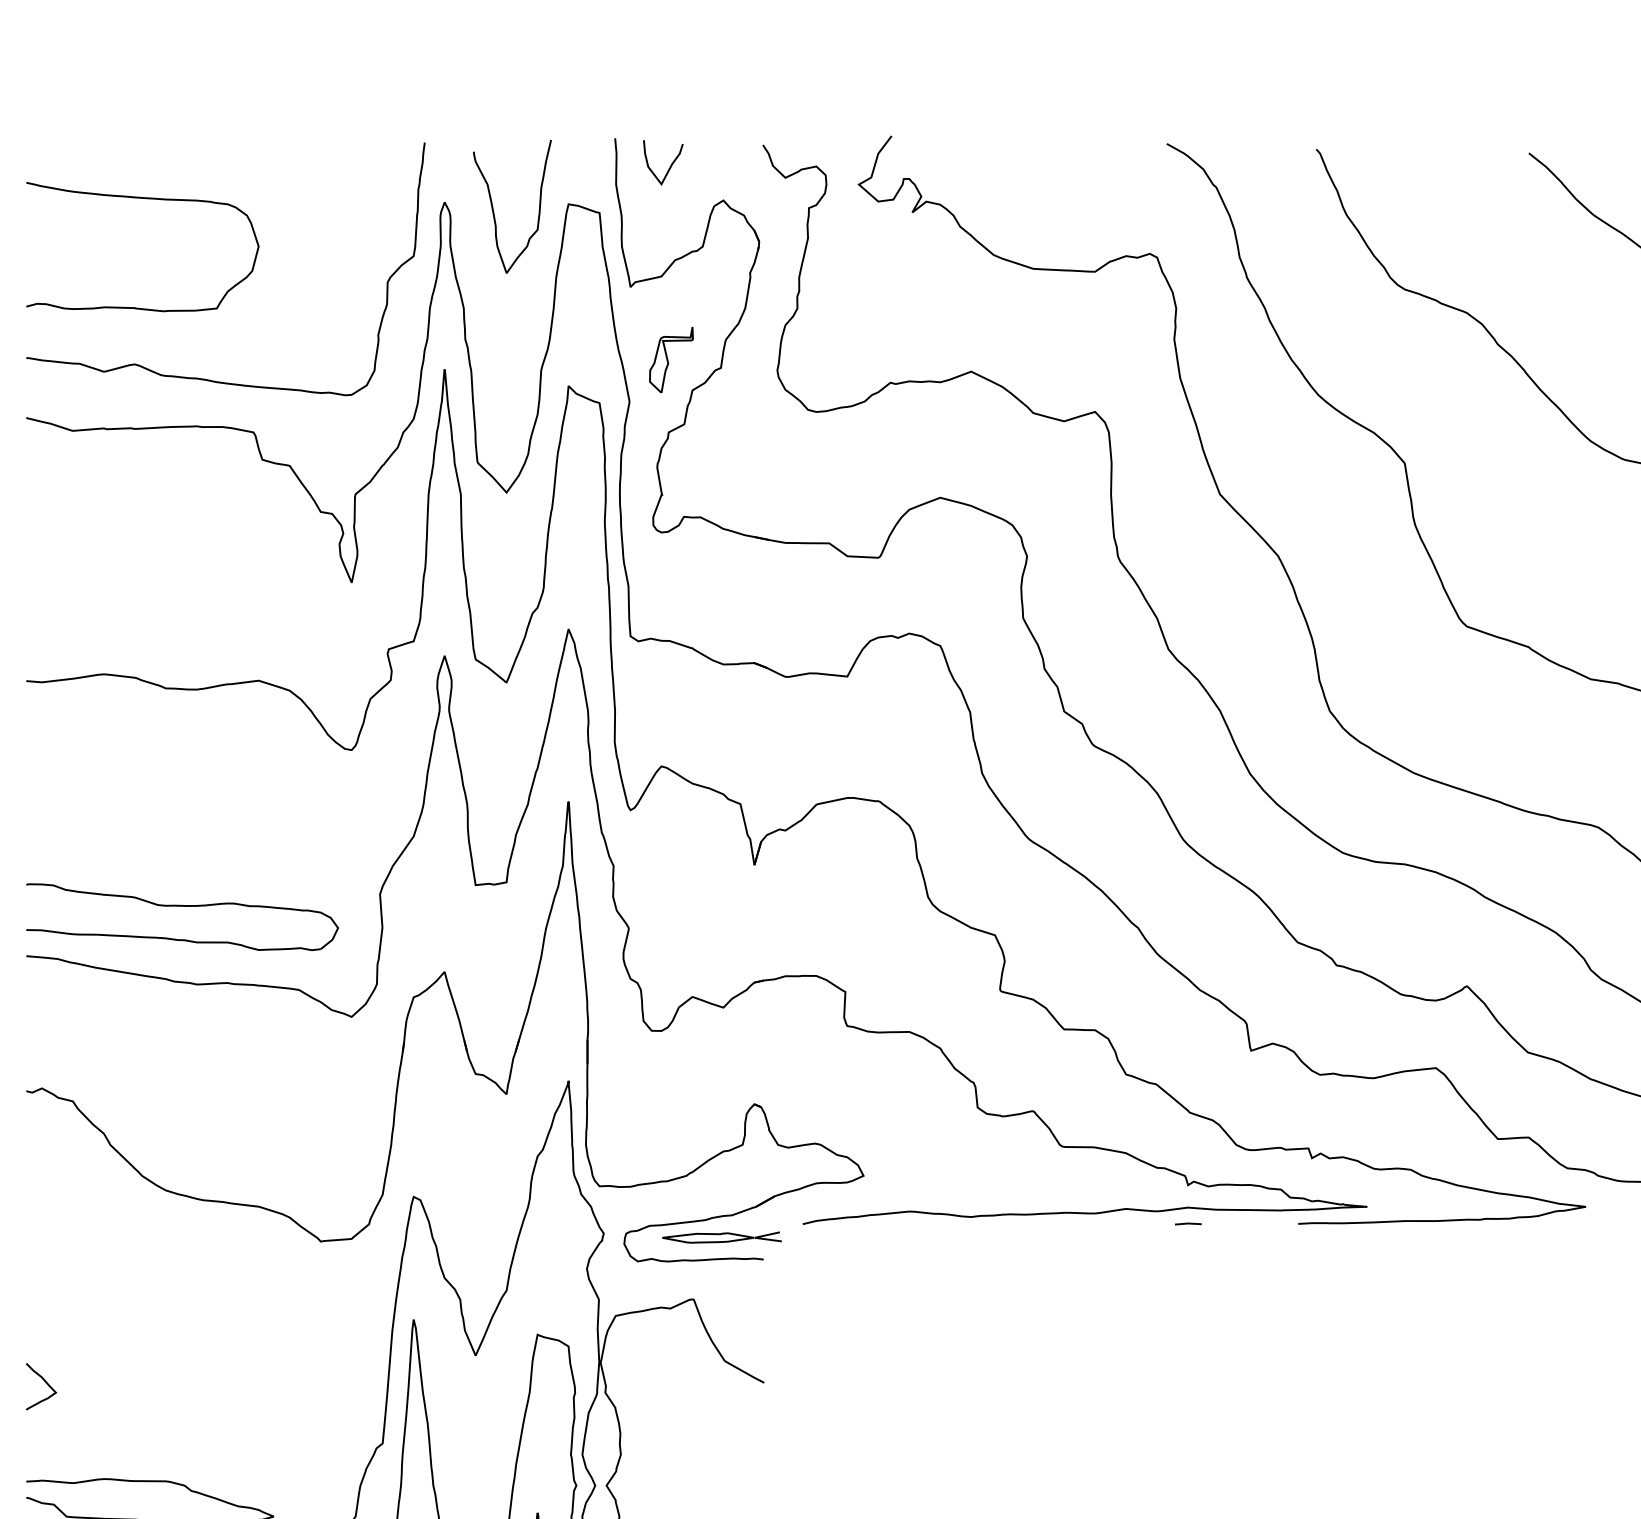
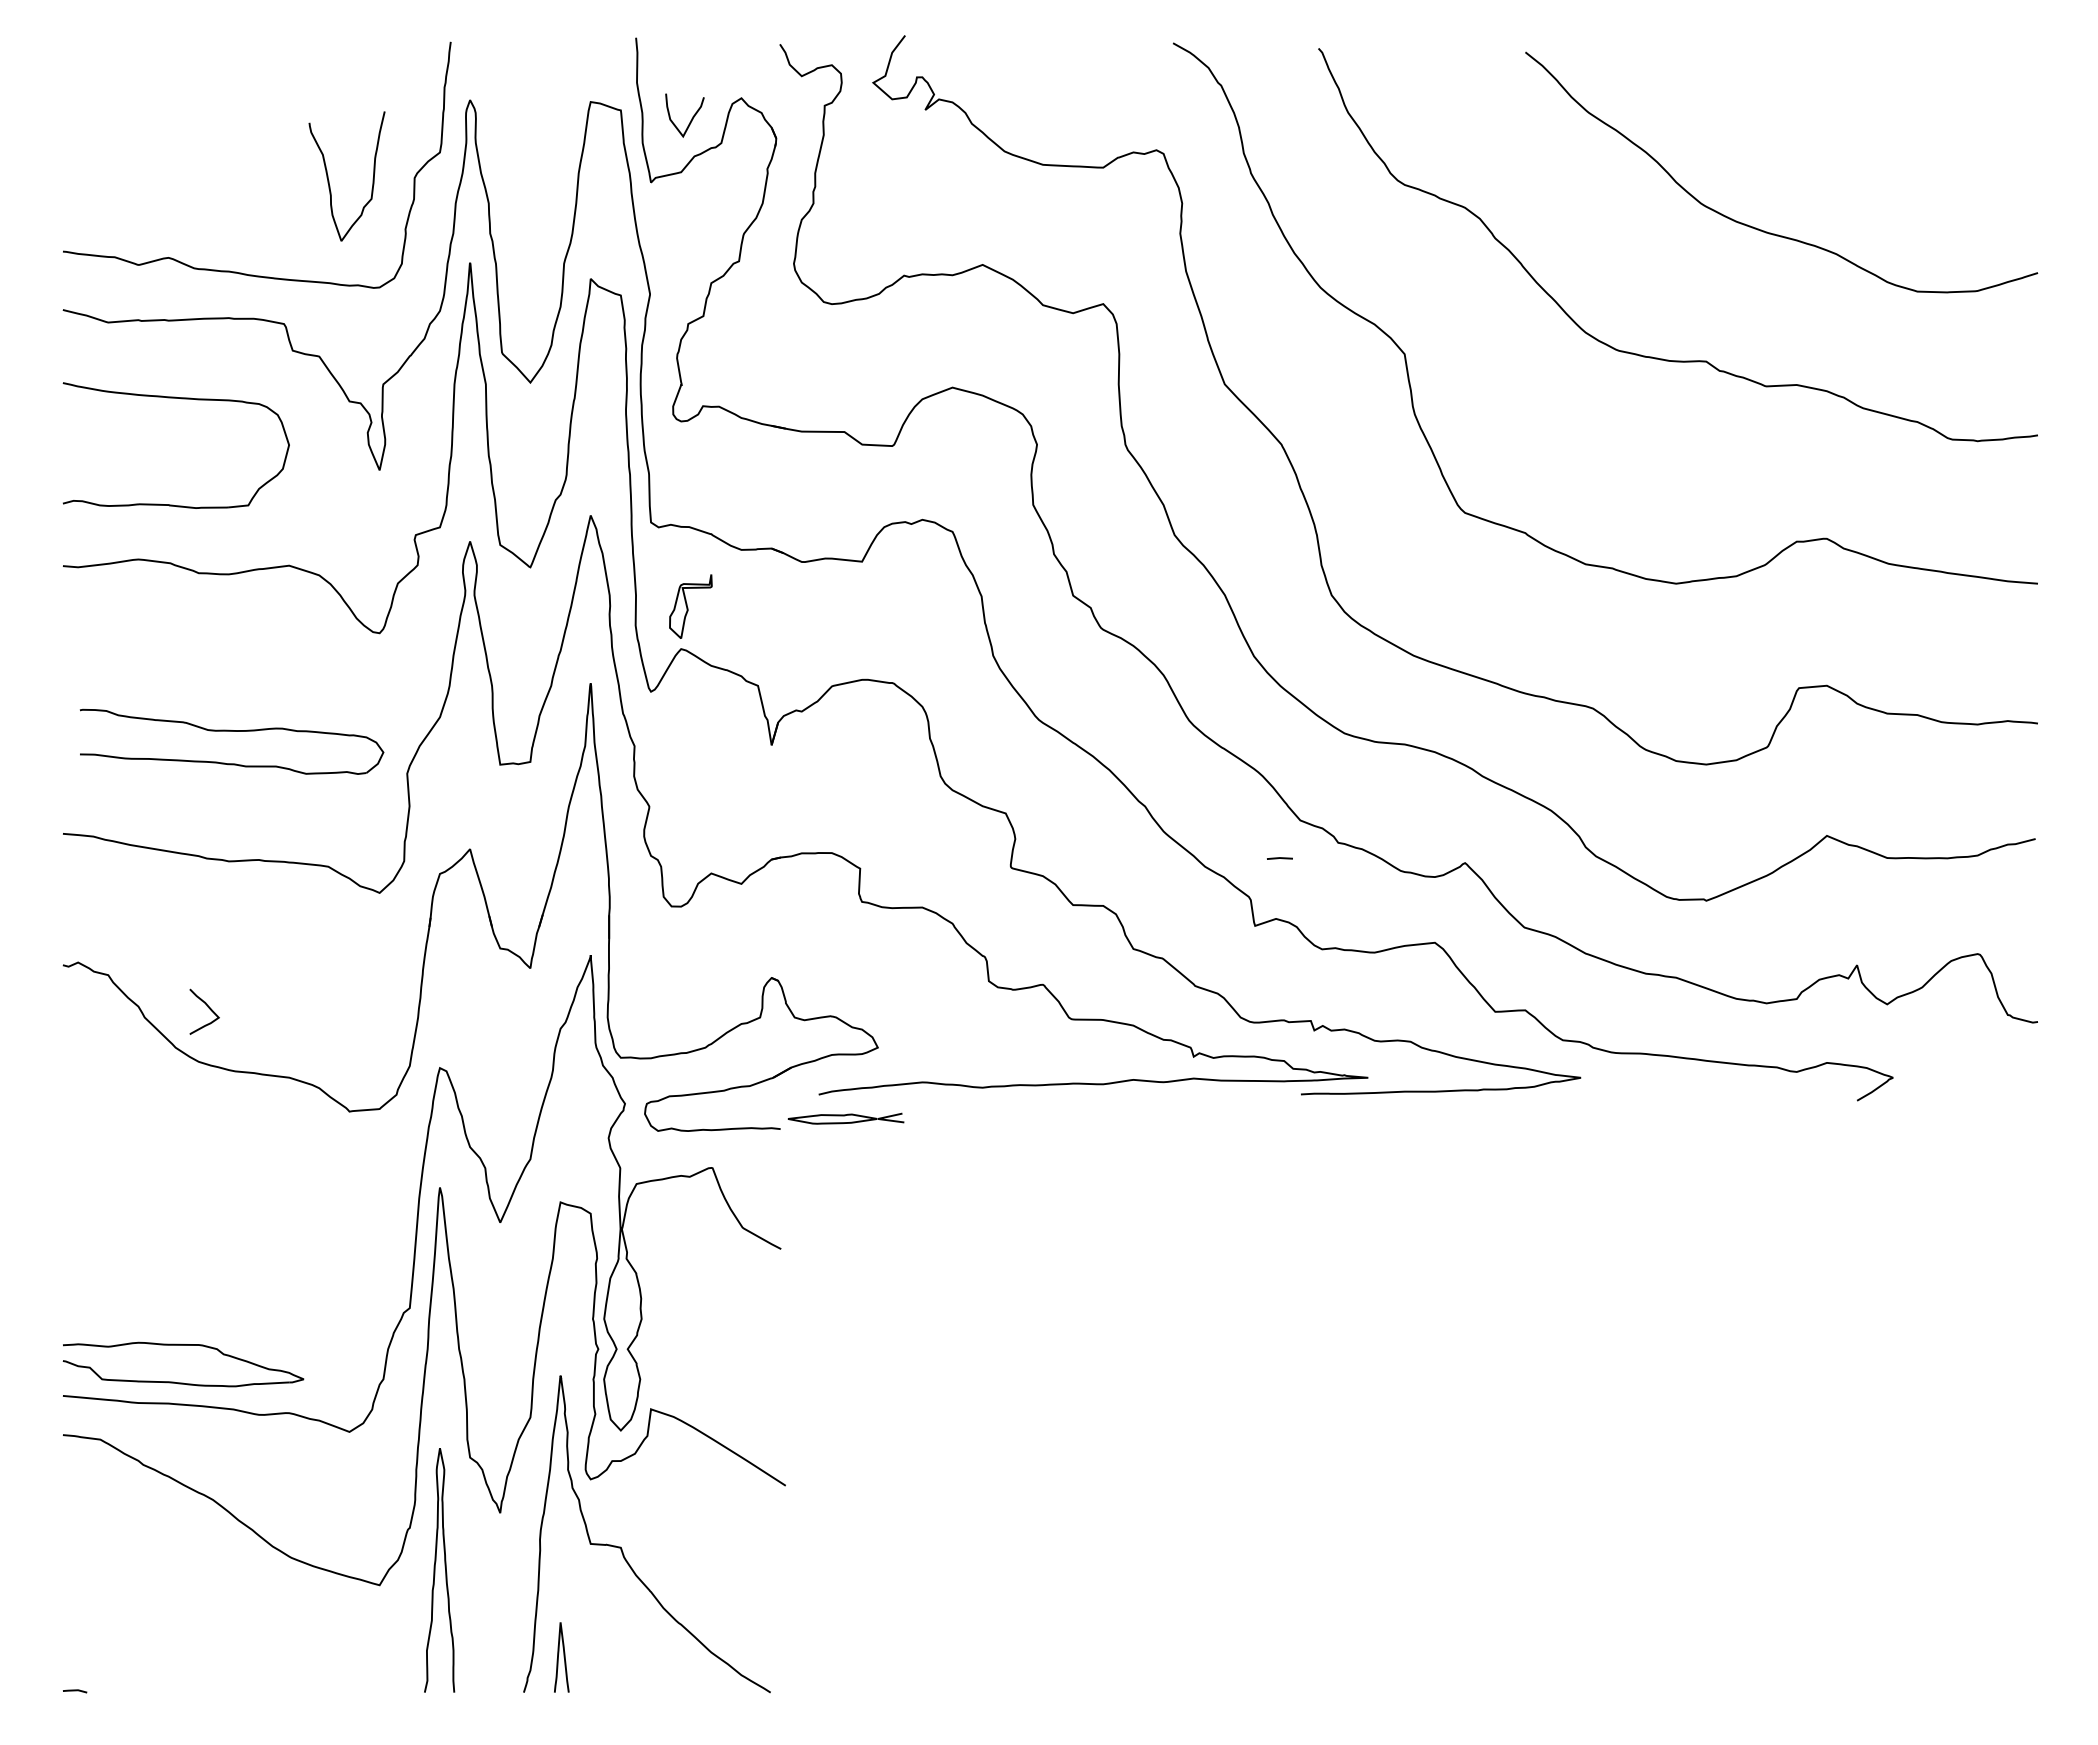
curve: (670, 165) -> (691, 118), moved
part: (148, 199) -> (181, 399), moved
curve: (494, 210) -> (329, 180), moved
part: (671, 359) -> (690, 606), moved
part: (183, 906) -> (232, 731), moved
line: (1187, 1223) -> (1279, 858), moved
part: (721, 1237) -> (845, 1118), moved
curve: (44, 1382) -> (207, 1007), moved

